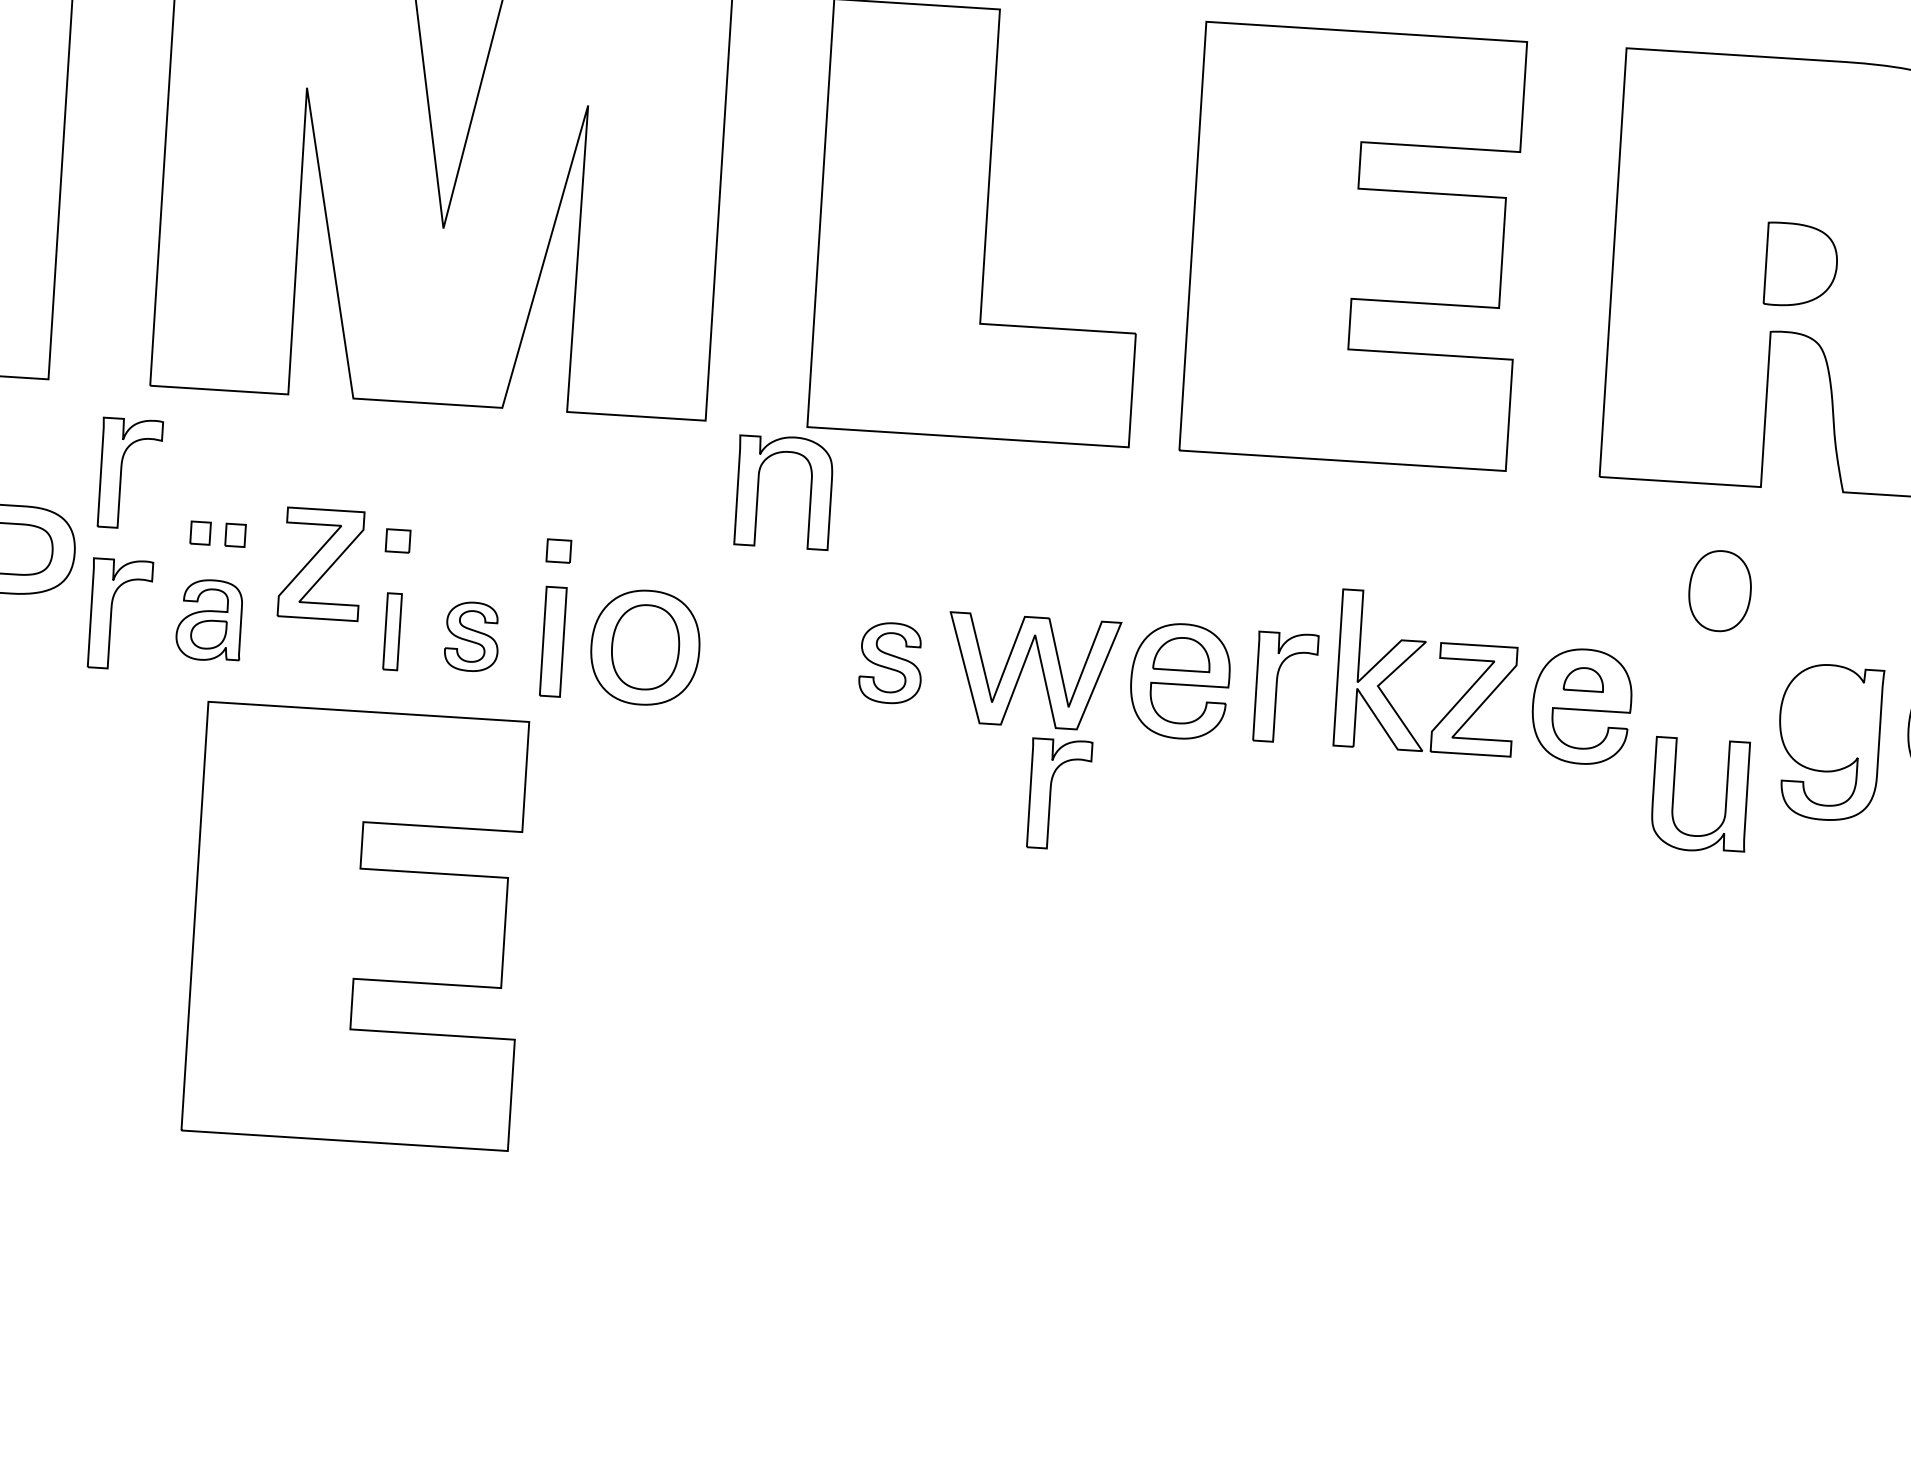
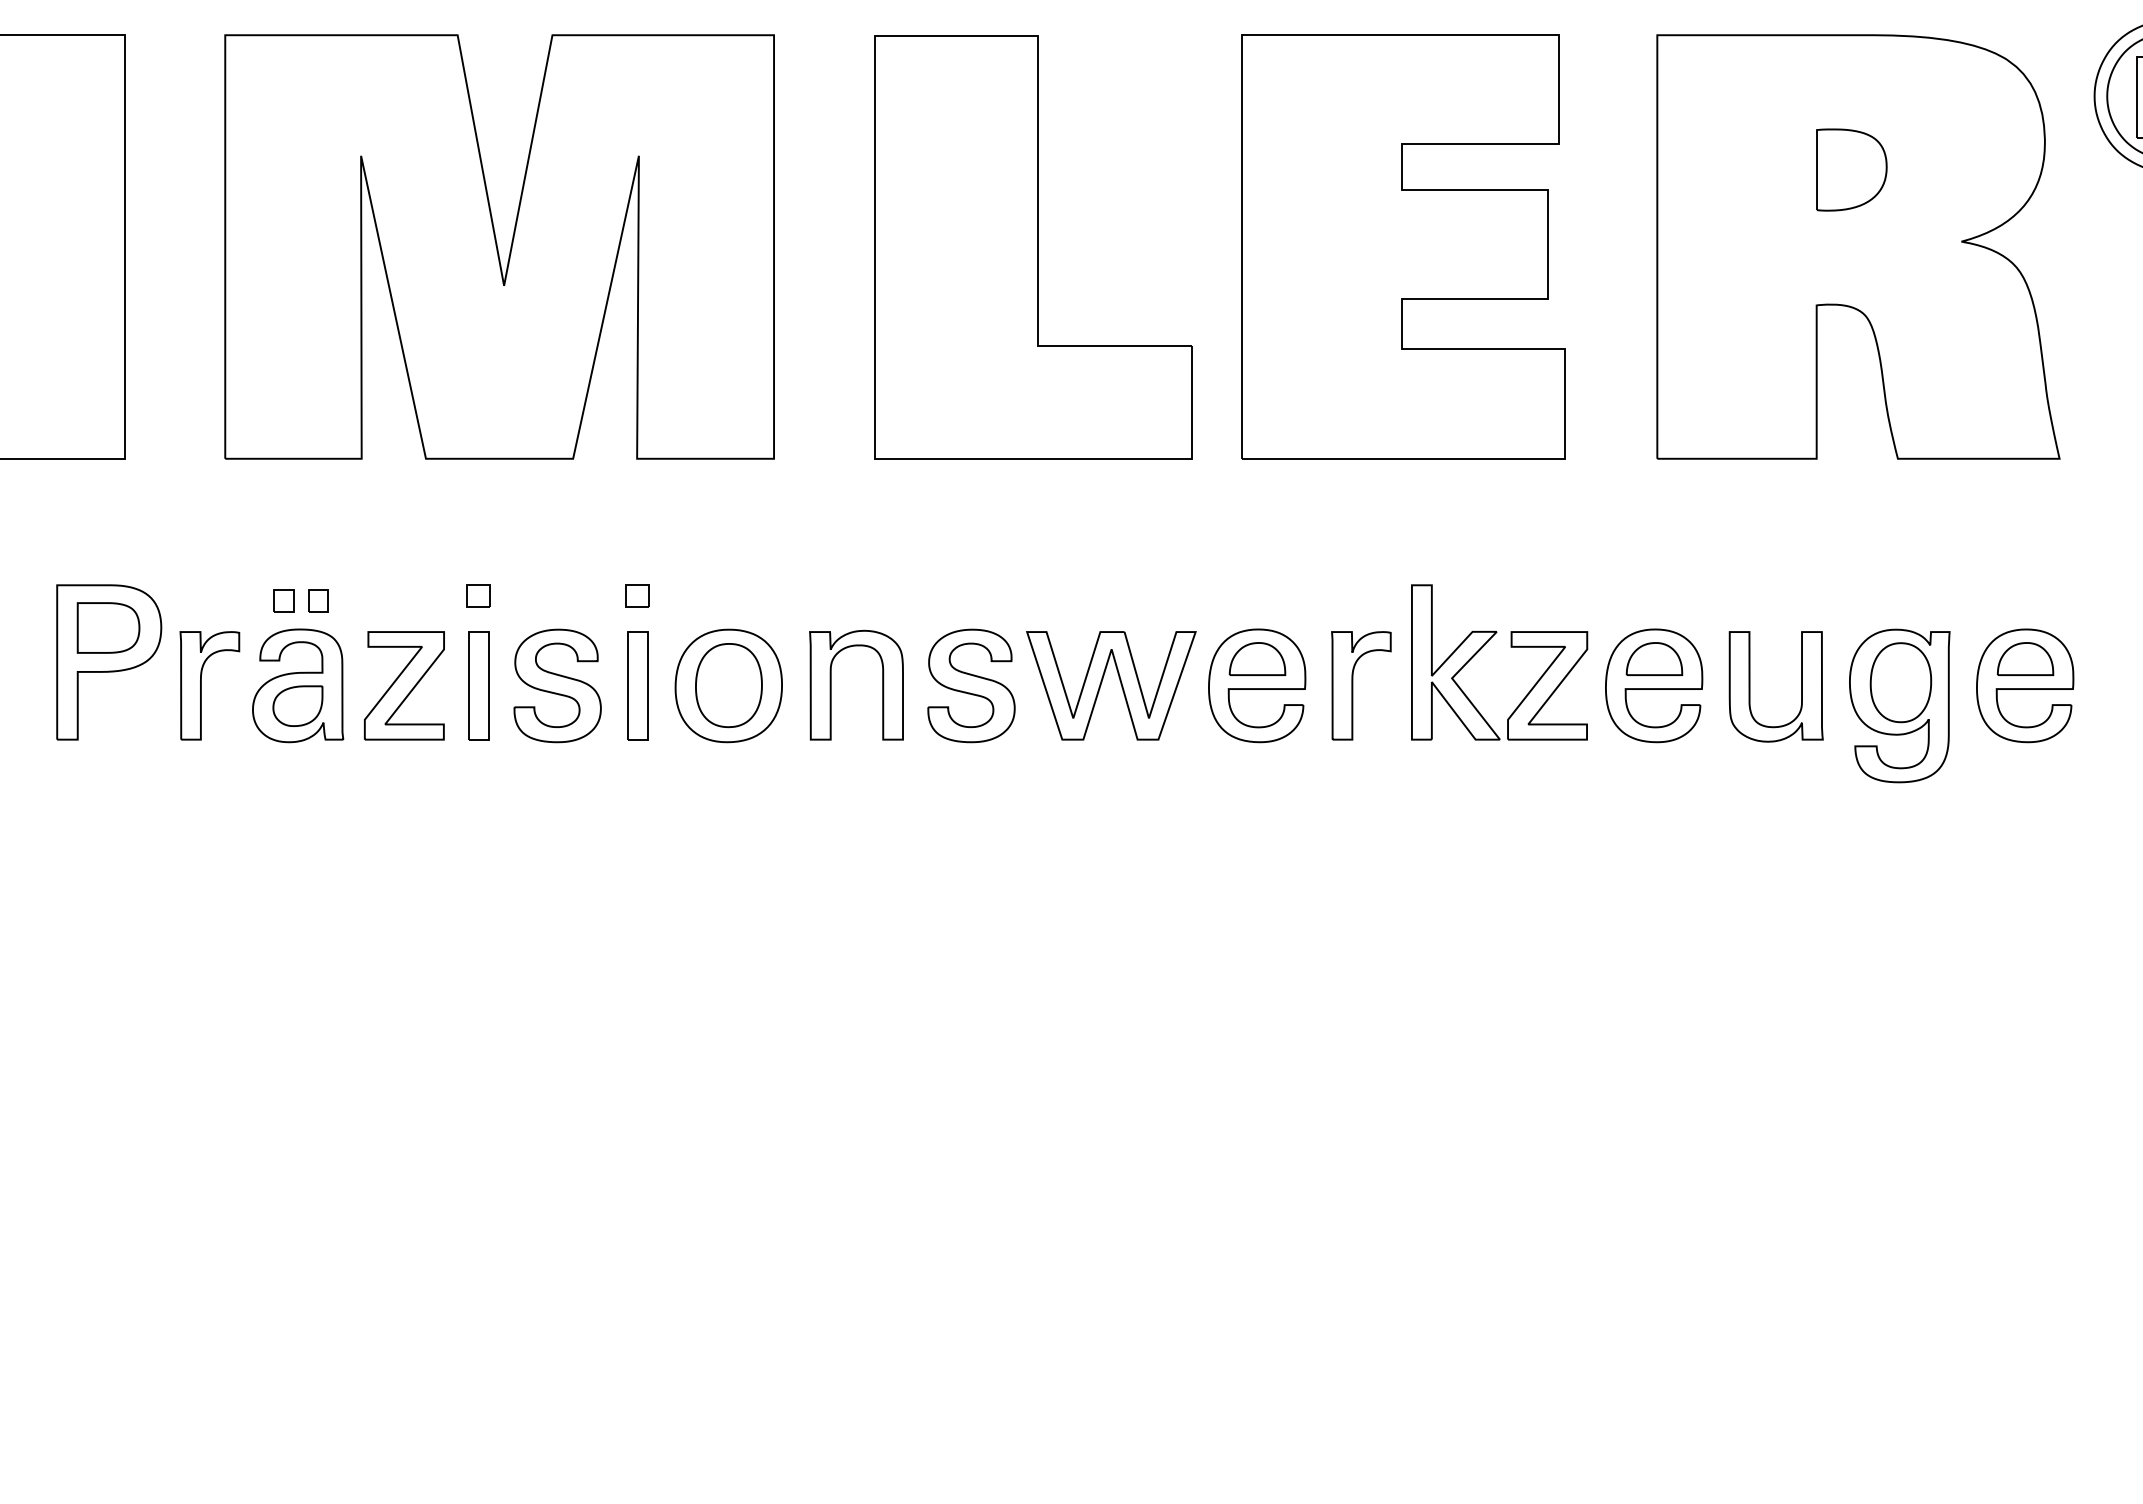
part: (1801, 264) -> (1851, 169), moved
part: (121, 473) -> (202, 546), removed
part: (758, 489) -> (831, 684), moved
part: (321, 563) -> (404, 685), moved
part: (1719, 590) -> (1900, 682), moved
part: (209, 619) -> (298, 685), size x1.43
part: (392, 631) -> (478, 685), size x1.43
part: (472, 636) -> (557, 685), size x1.67
part: (891, 662) -> (971, 685), size x1.43
part: (1584, 678) -> (1654, 658), size x1.43
part: (1051, 793) -> (1137, 804), removed
part: (1674, 793) -> (1750, 686), moved
part: (358, 925) -> (463, 977), removed

